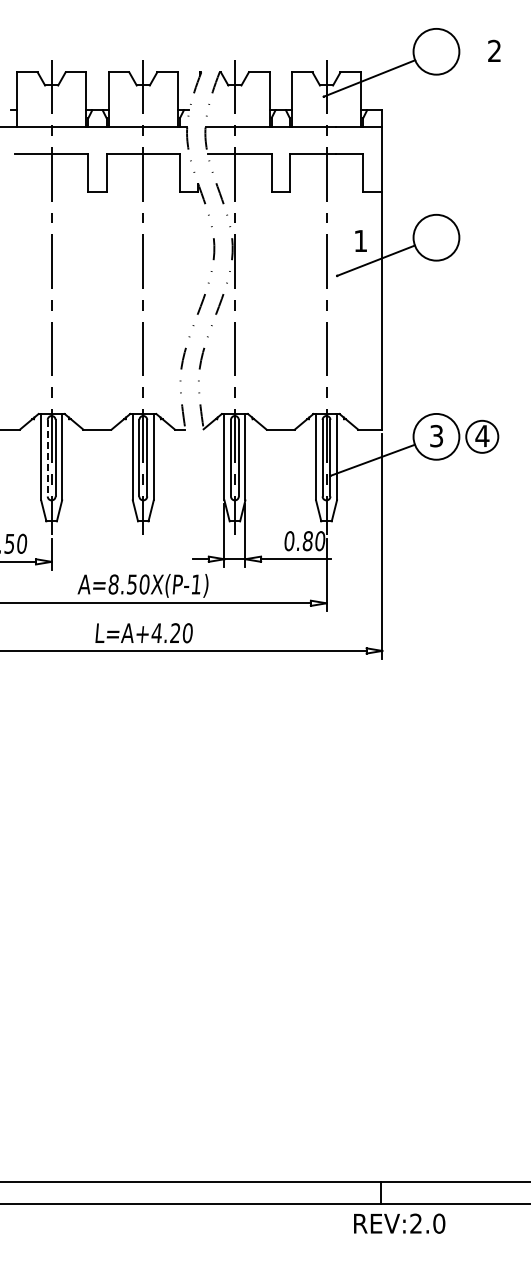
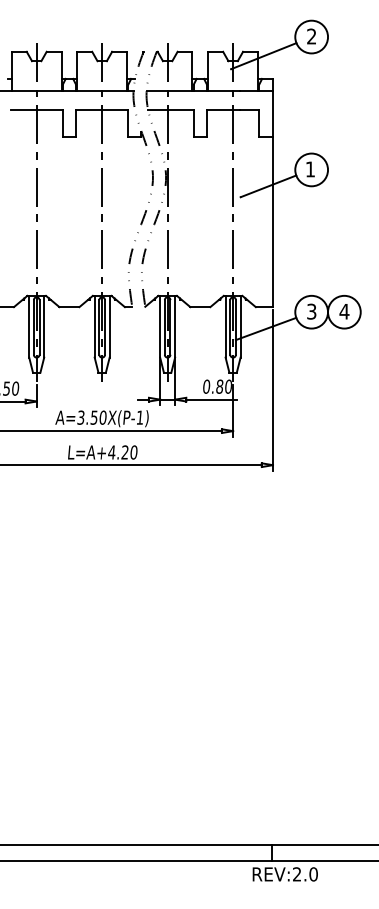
text: (494, 50) -> (311, 36), moved
text: (360, 240) -> (310, 169), moved
circle: (482, 436) -> (344, 311), size x1.43
line: (47, 458) -> (33, 327), dashed -> solid
text: (113, 584) -> (80, 417), A=8.50X(P-1) -> A=3.50X(P-1)

